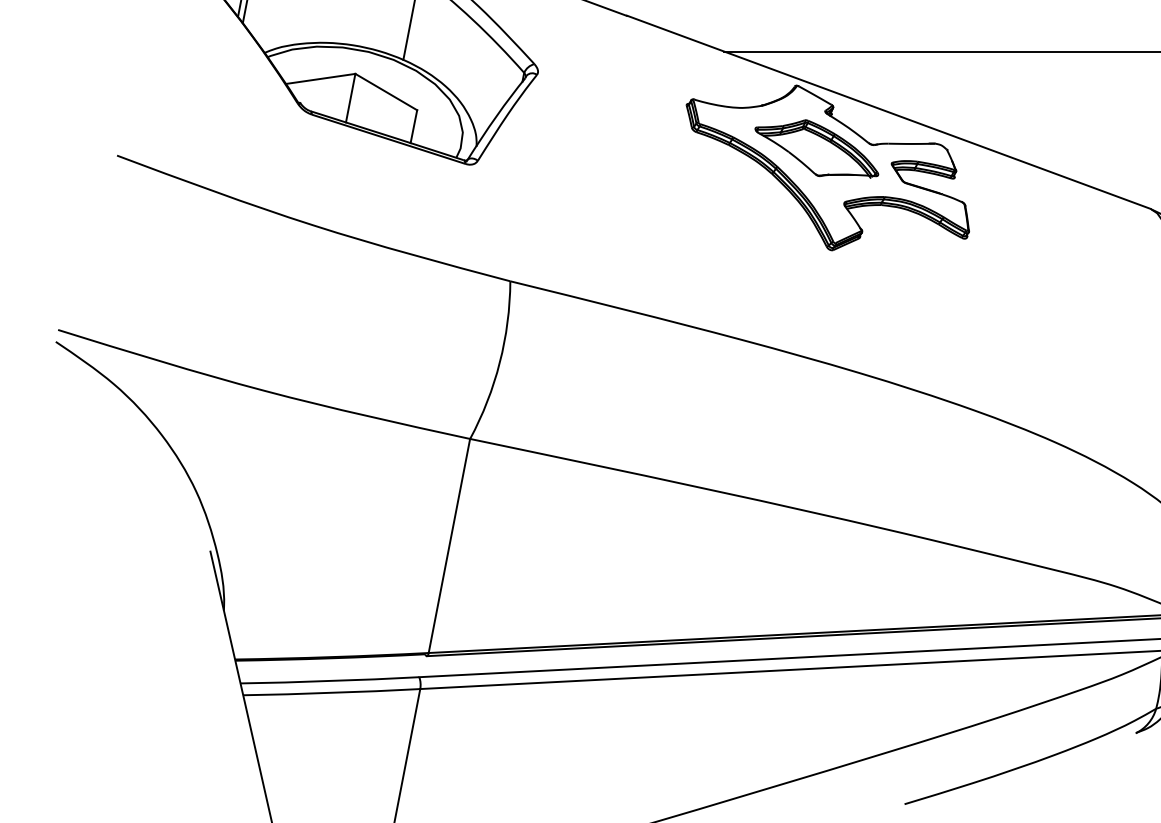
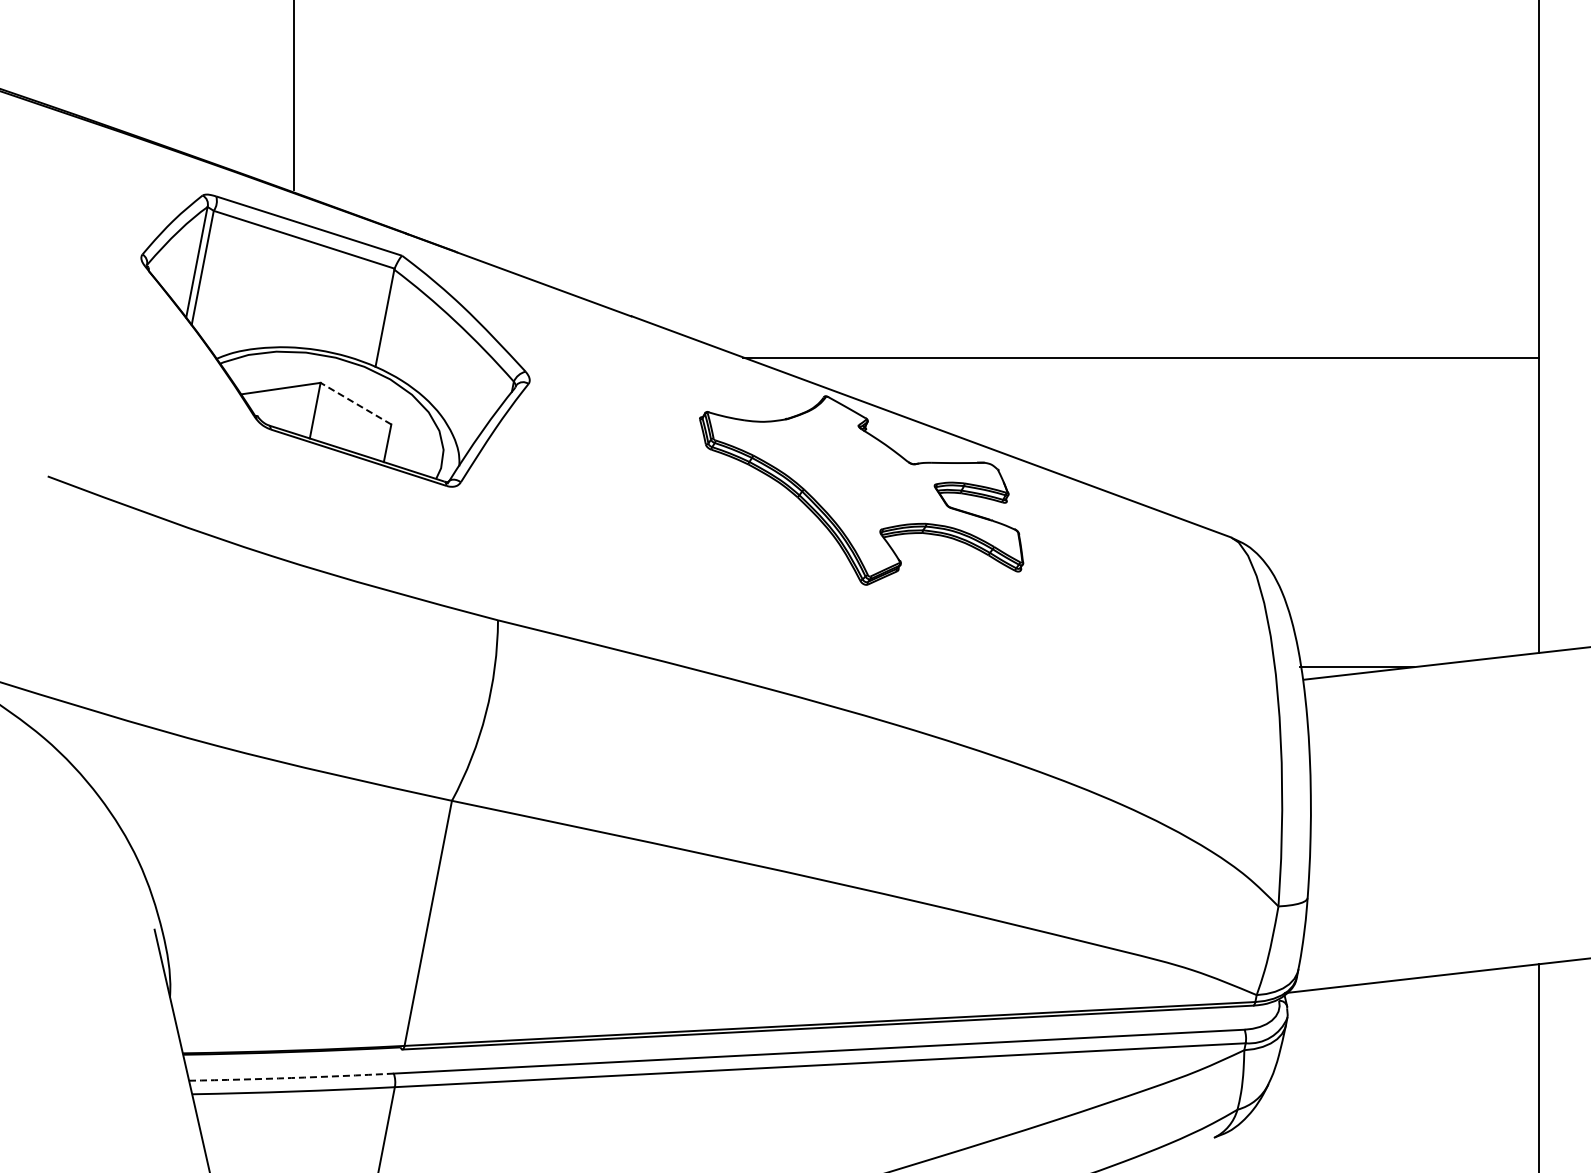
line: (385, 91) -> (355, 403), solid -> dashed
part: (816, 148) -> (848, 468), removed
arc: (329, 681) -> (291, 1078), solid -> dashed

